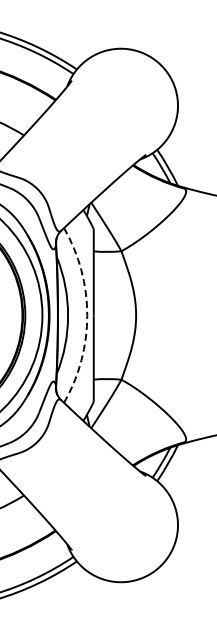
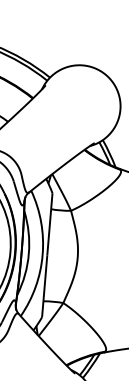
arc: (87, 315) -> (42, 254), dashed -> solid

